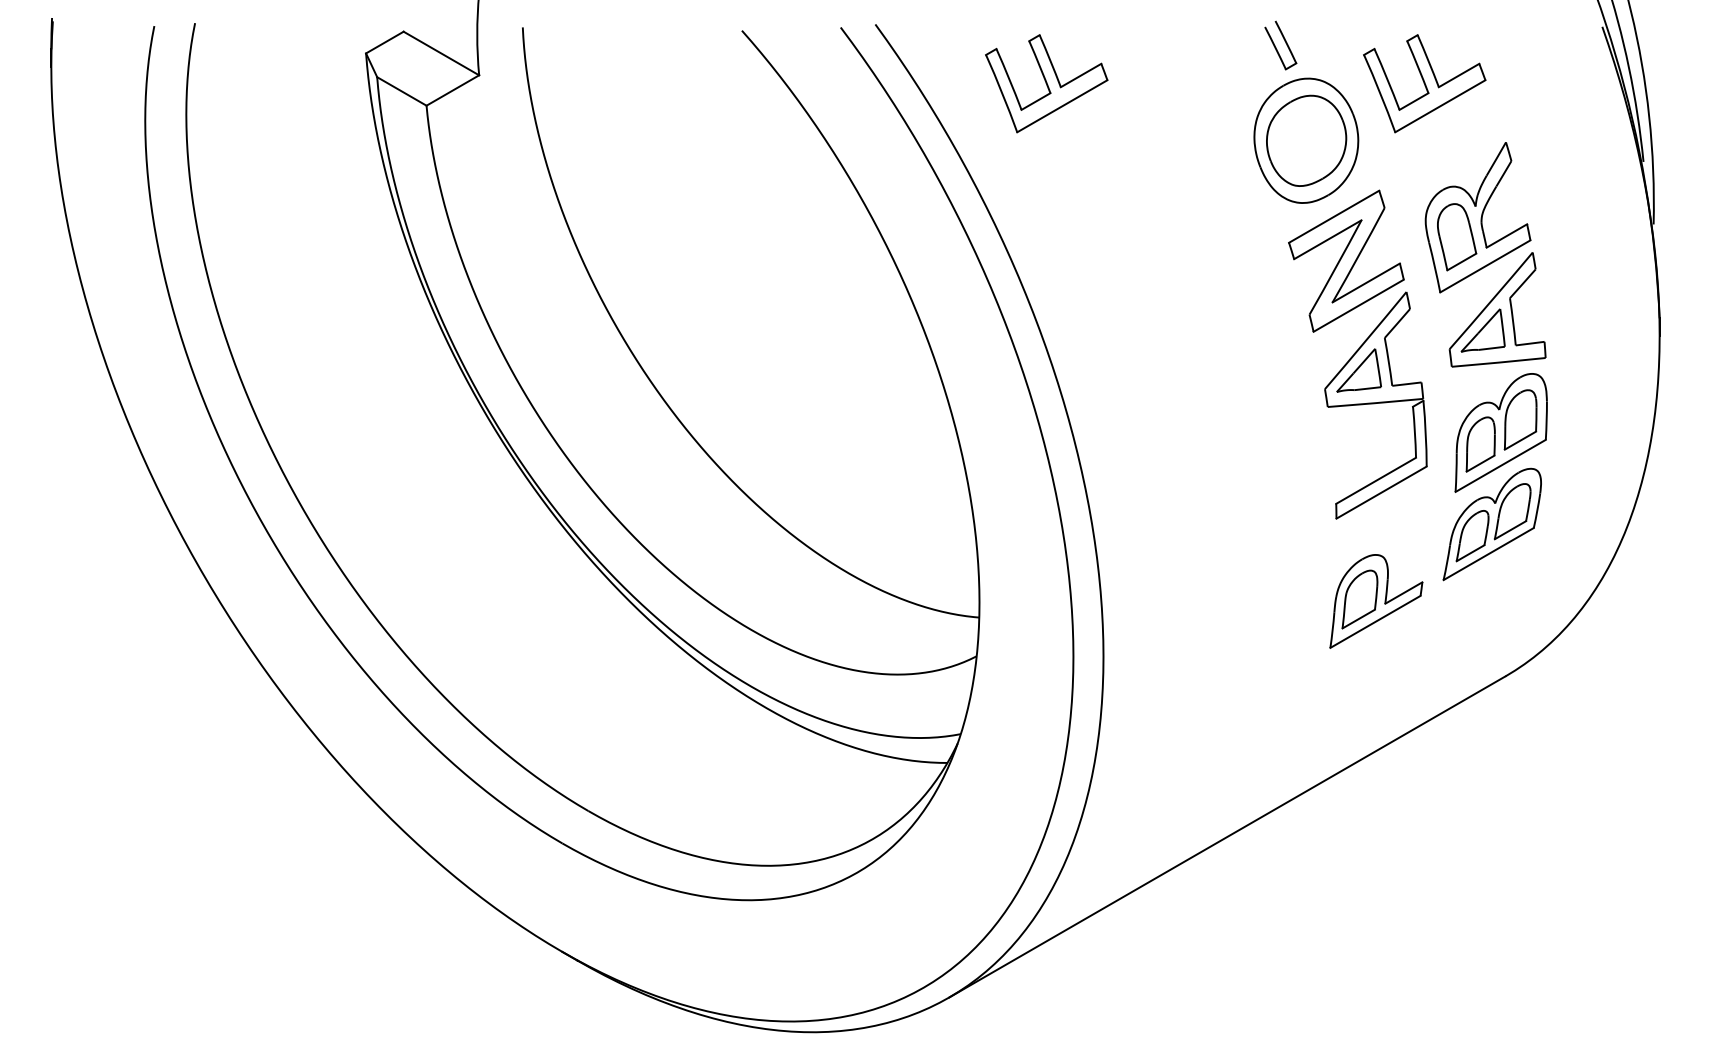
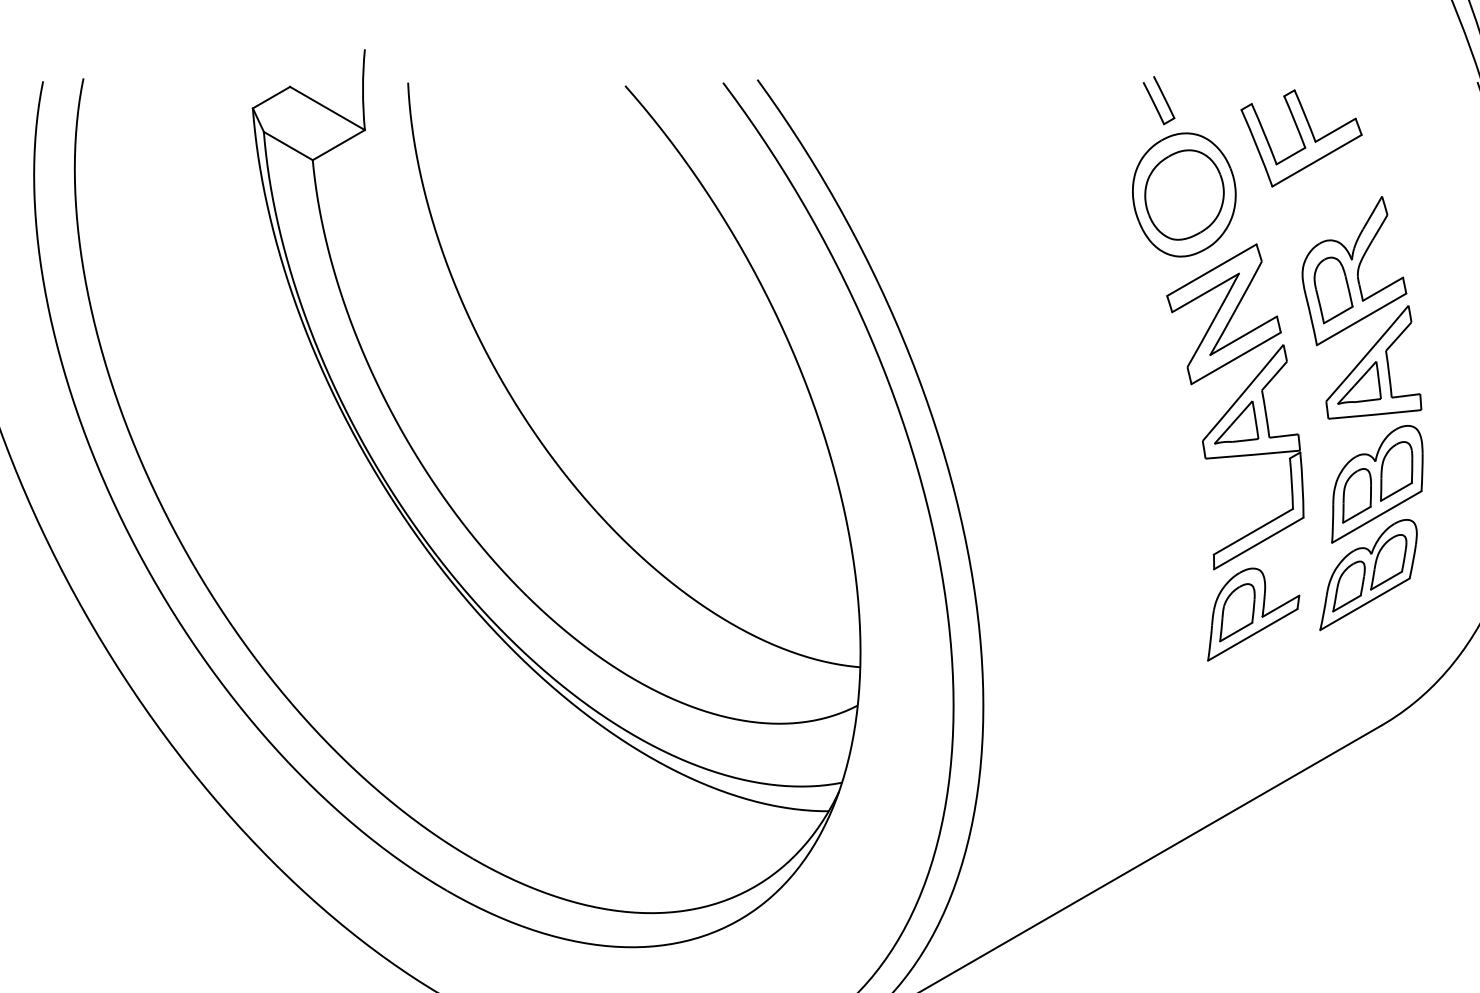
part: (1046, 83) -> (926, 138), removed
part: (1376, 601) -> (1253, 614), moved

